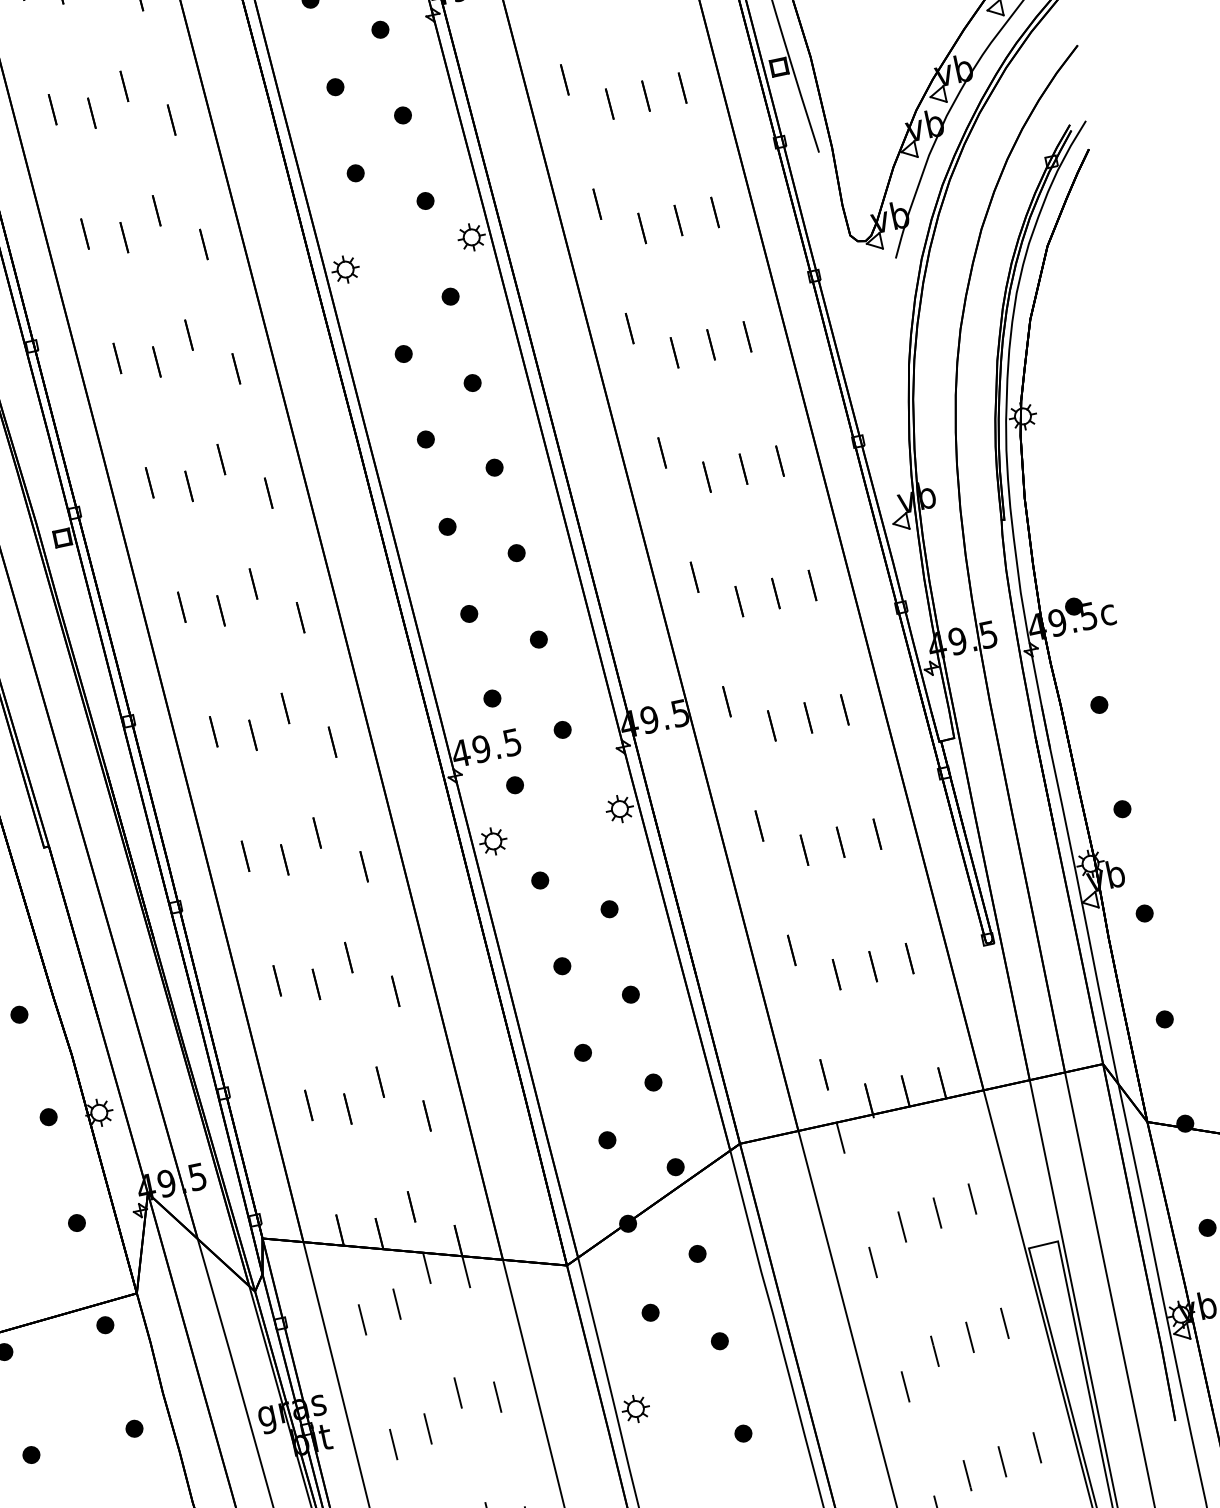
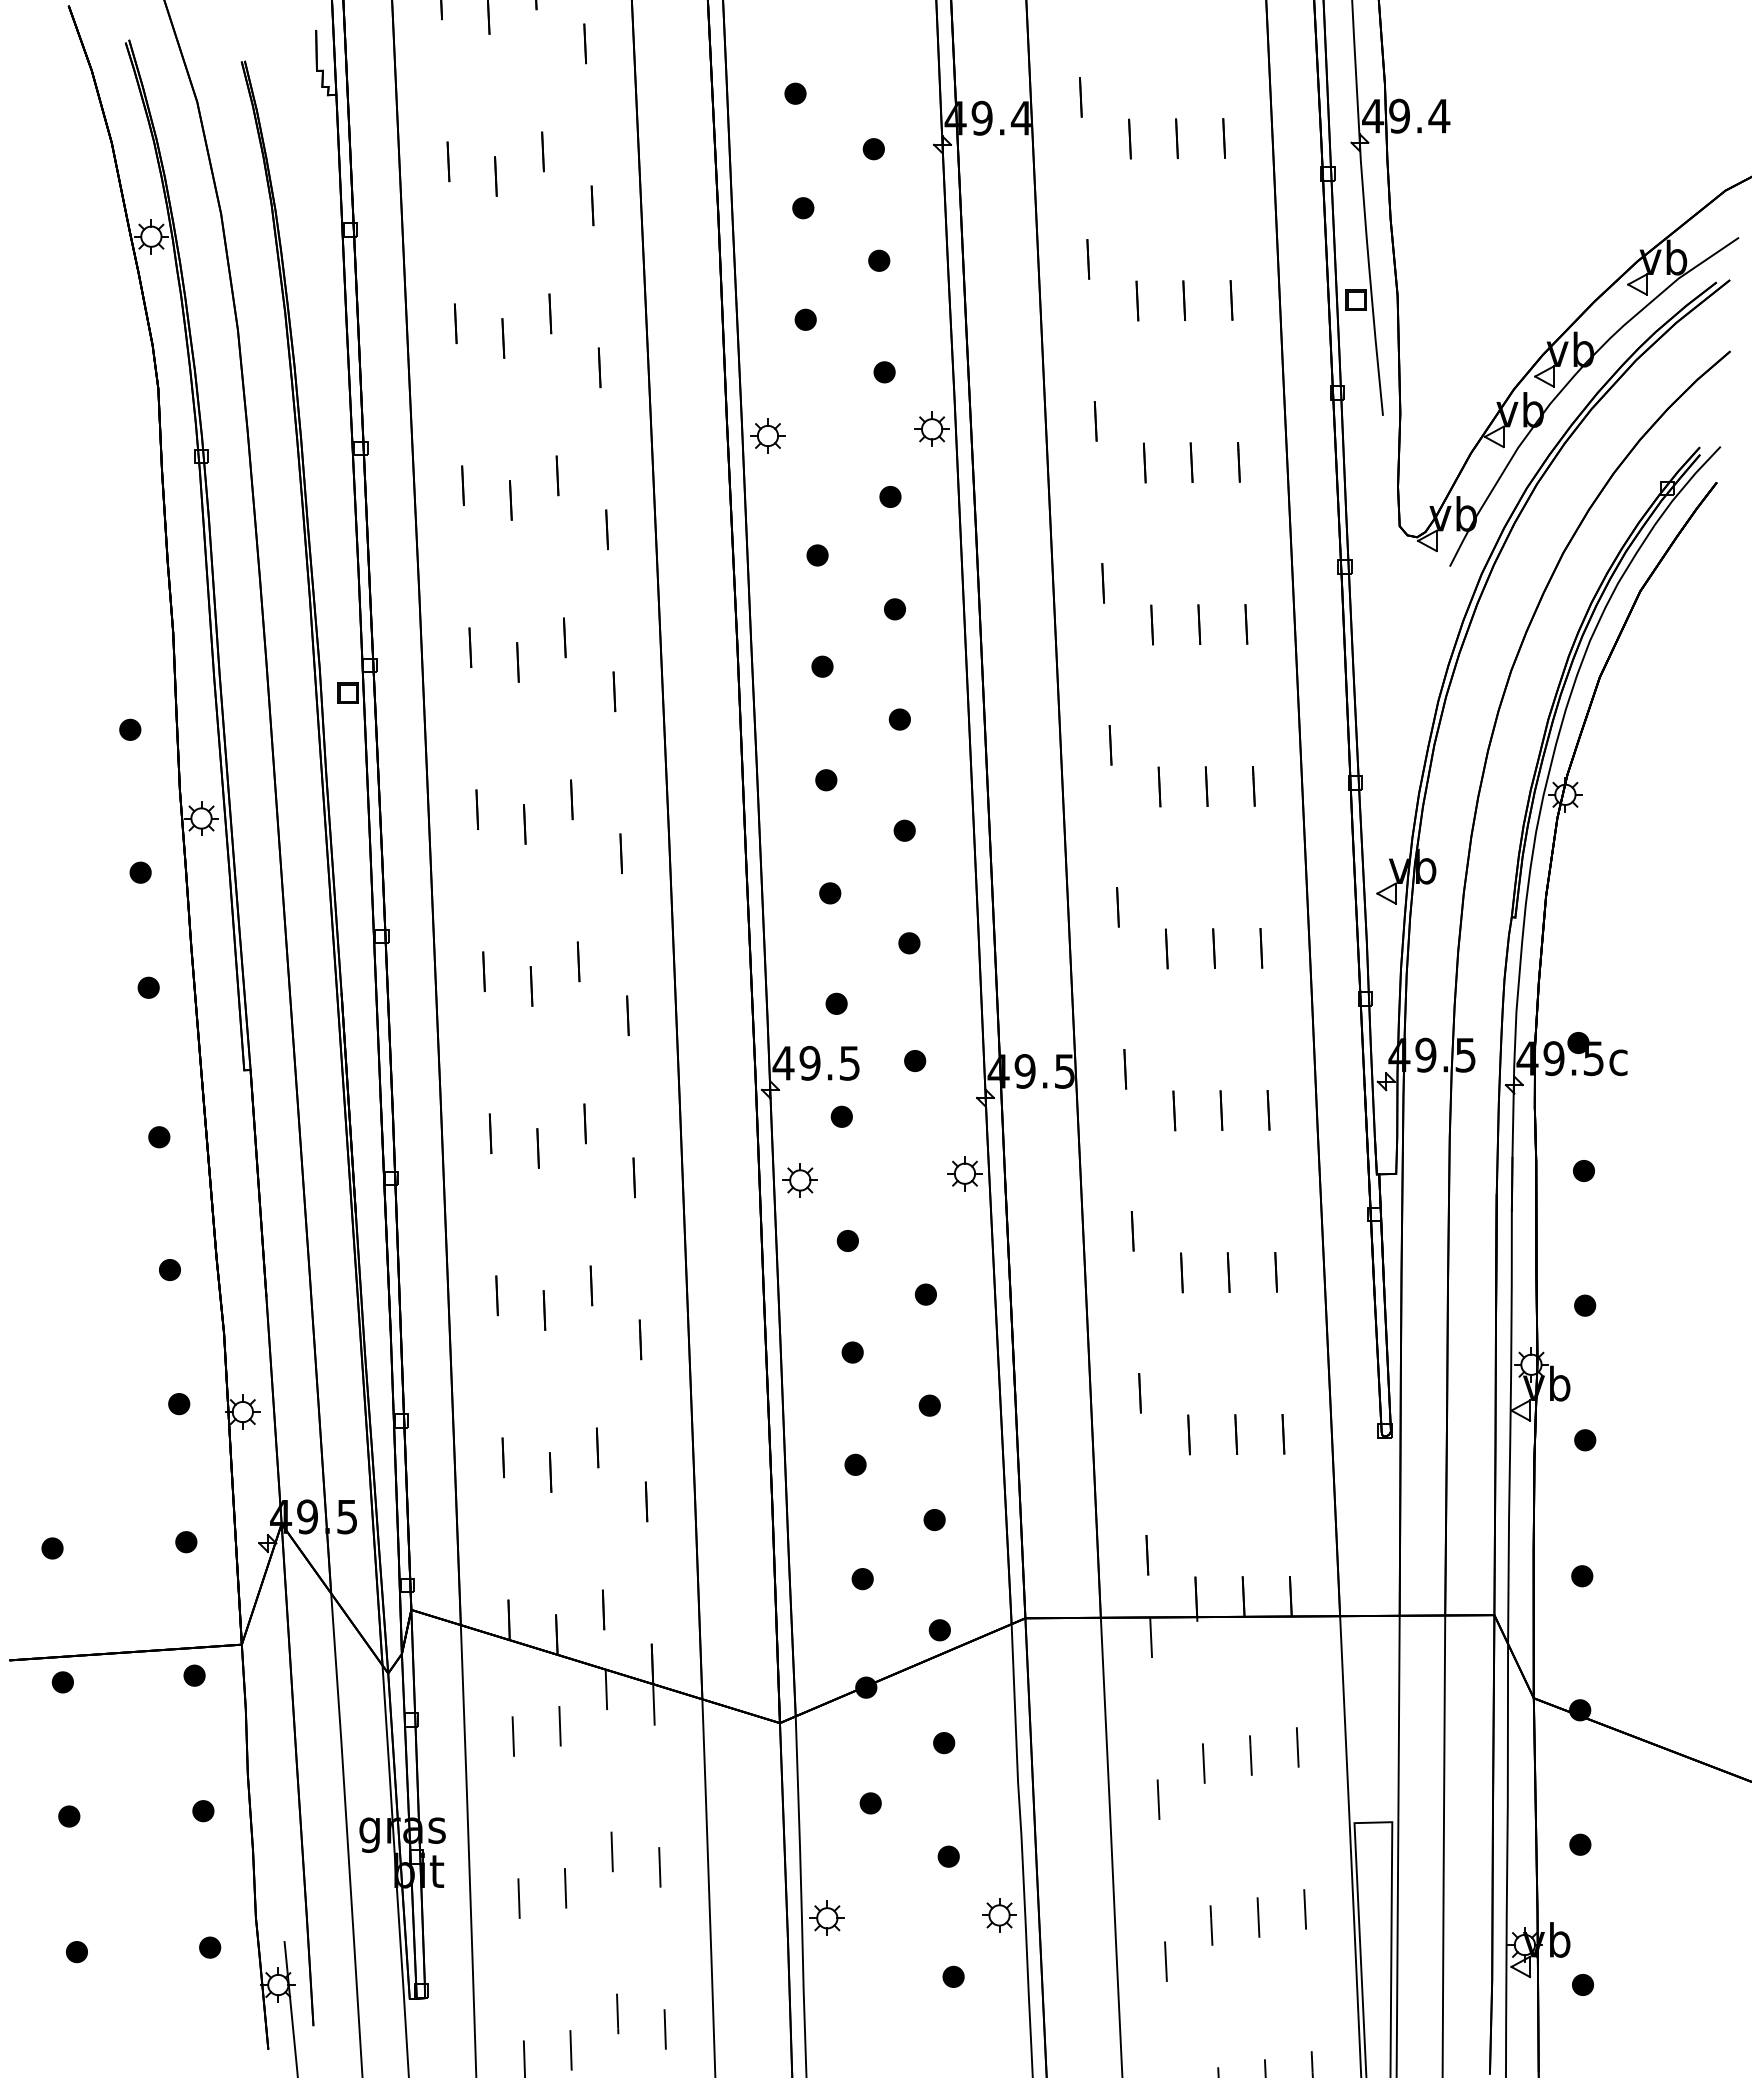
part: (768, 1378) -> (999, 1915), added

